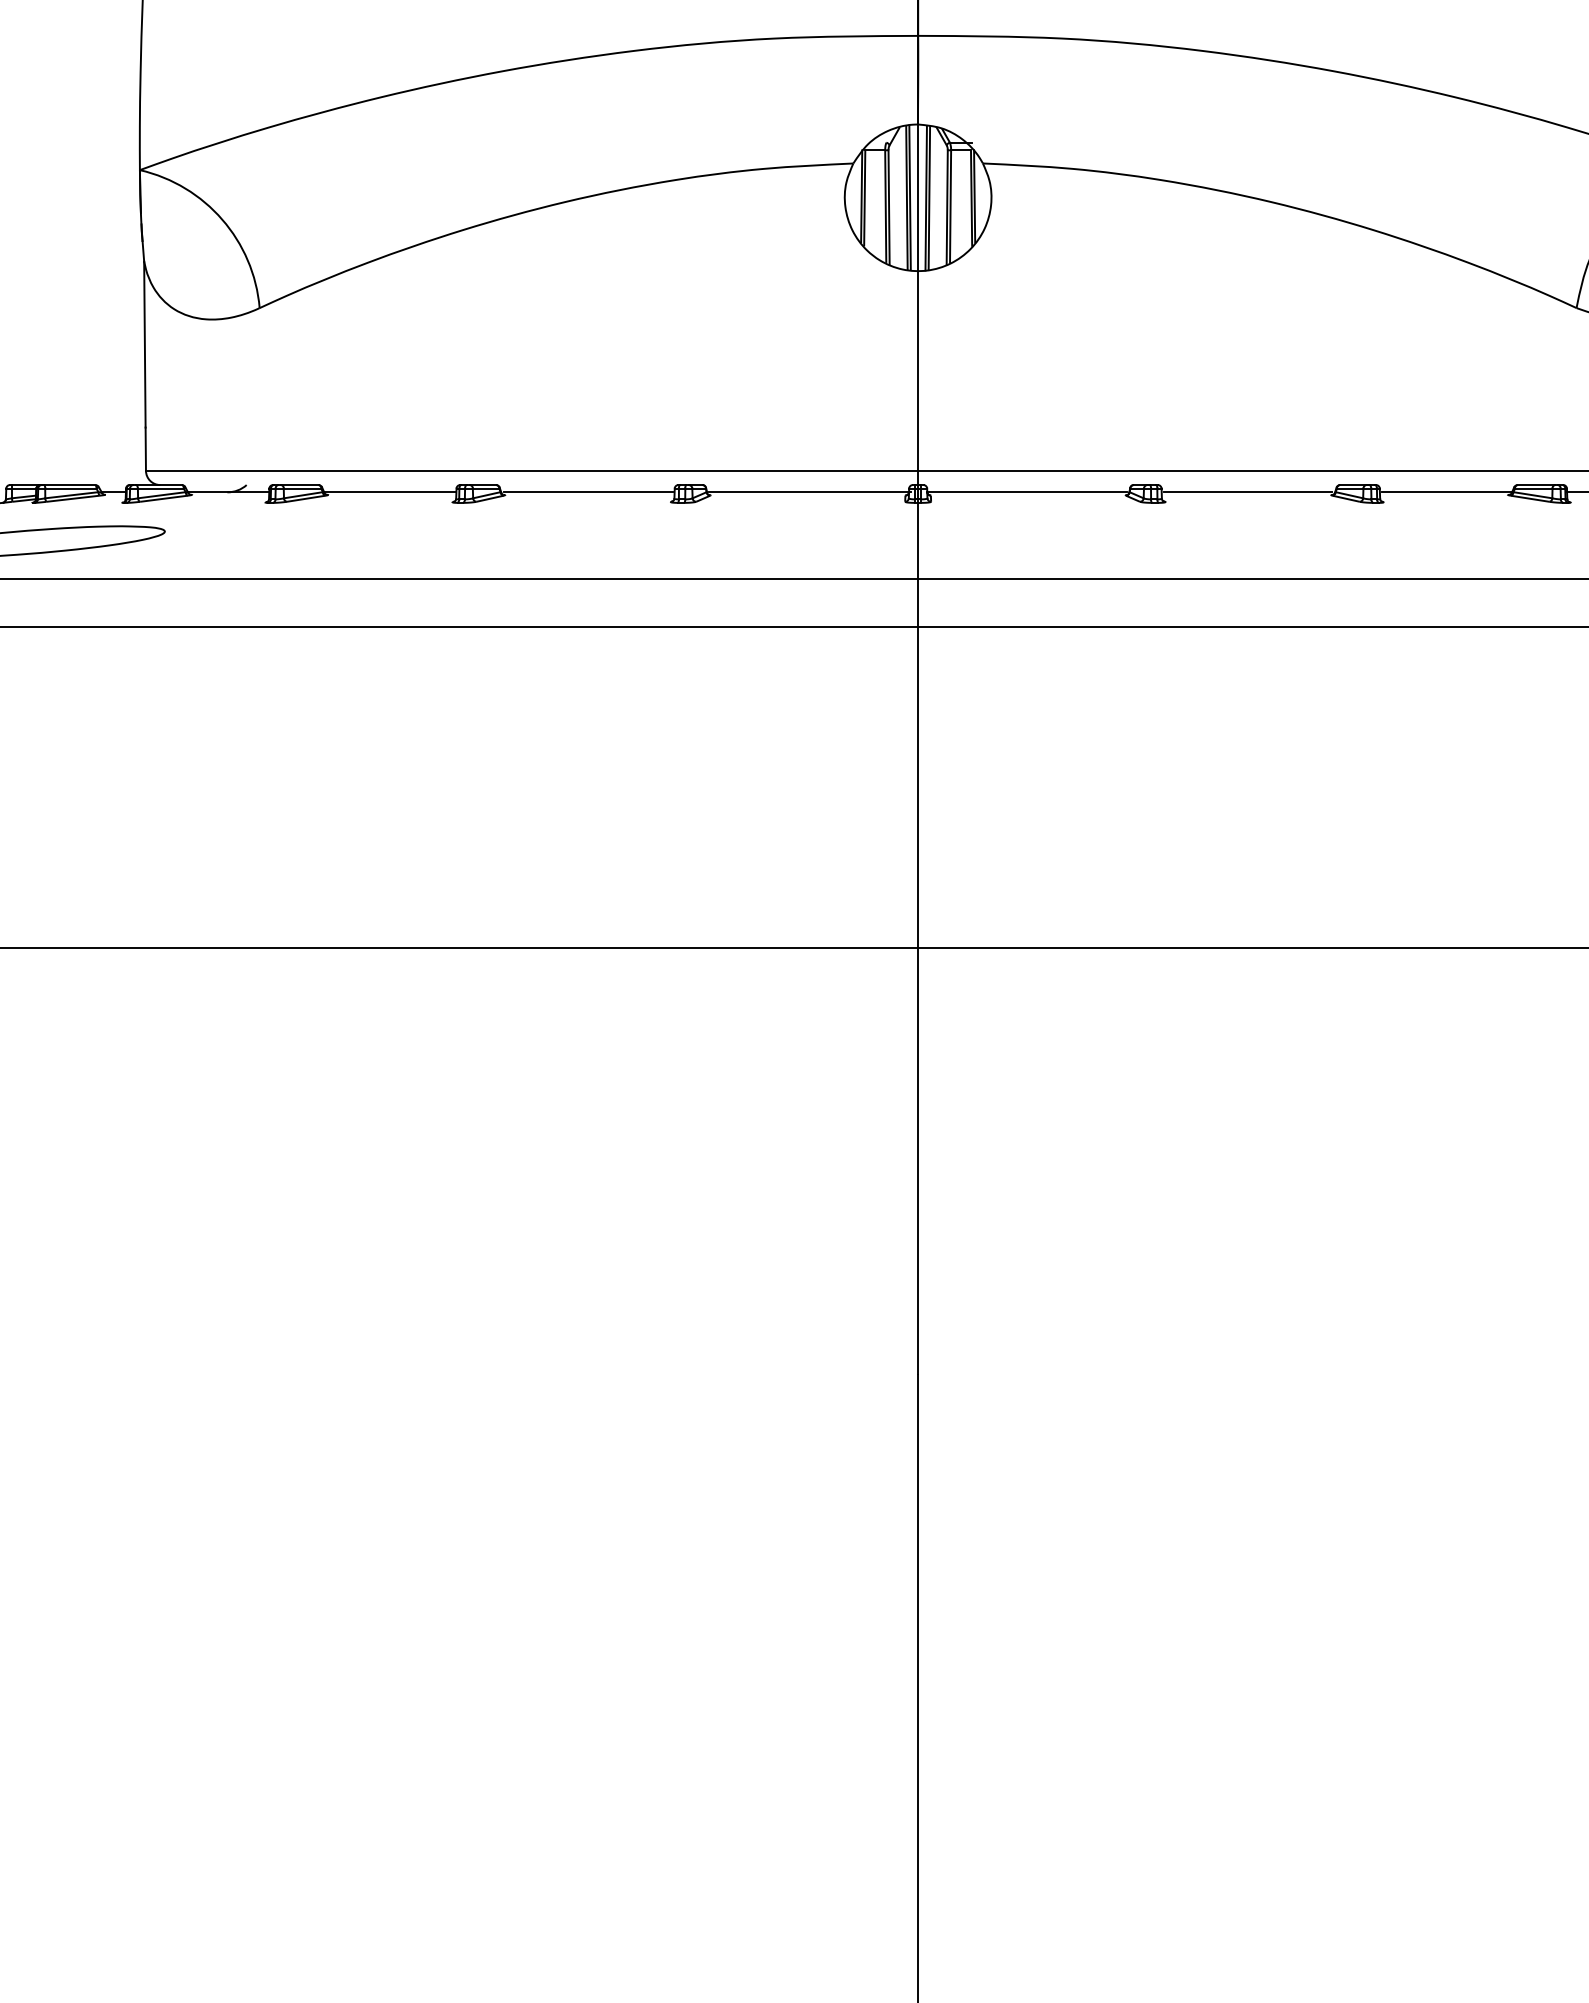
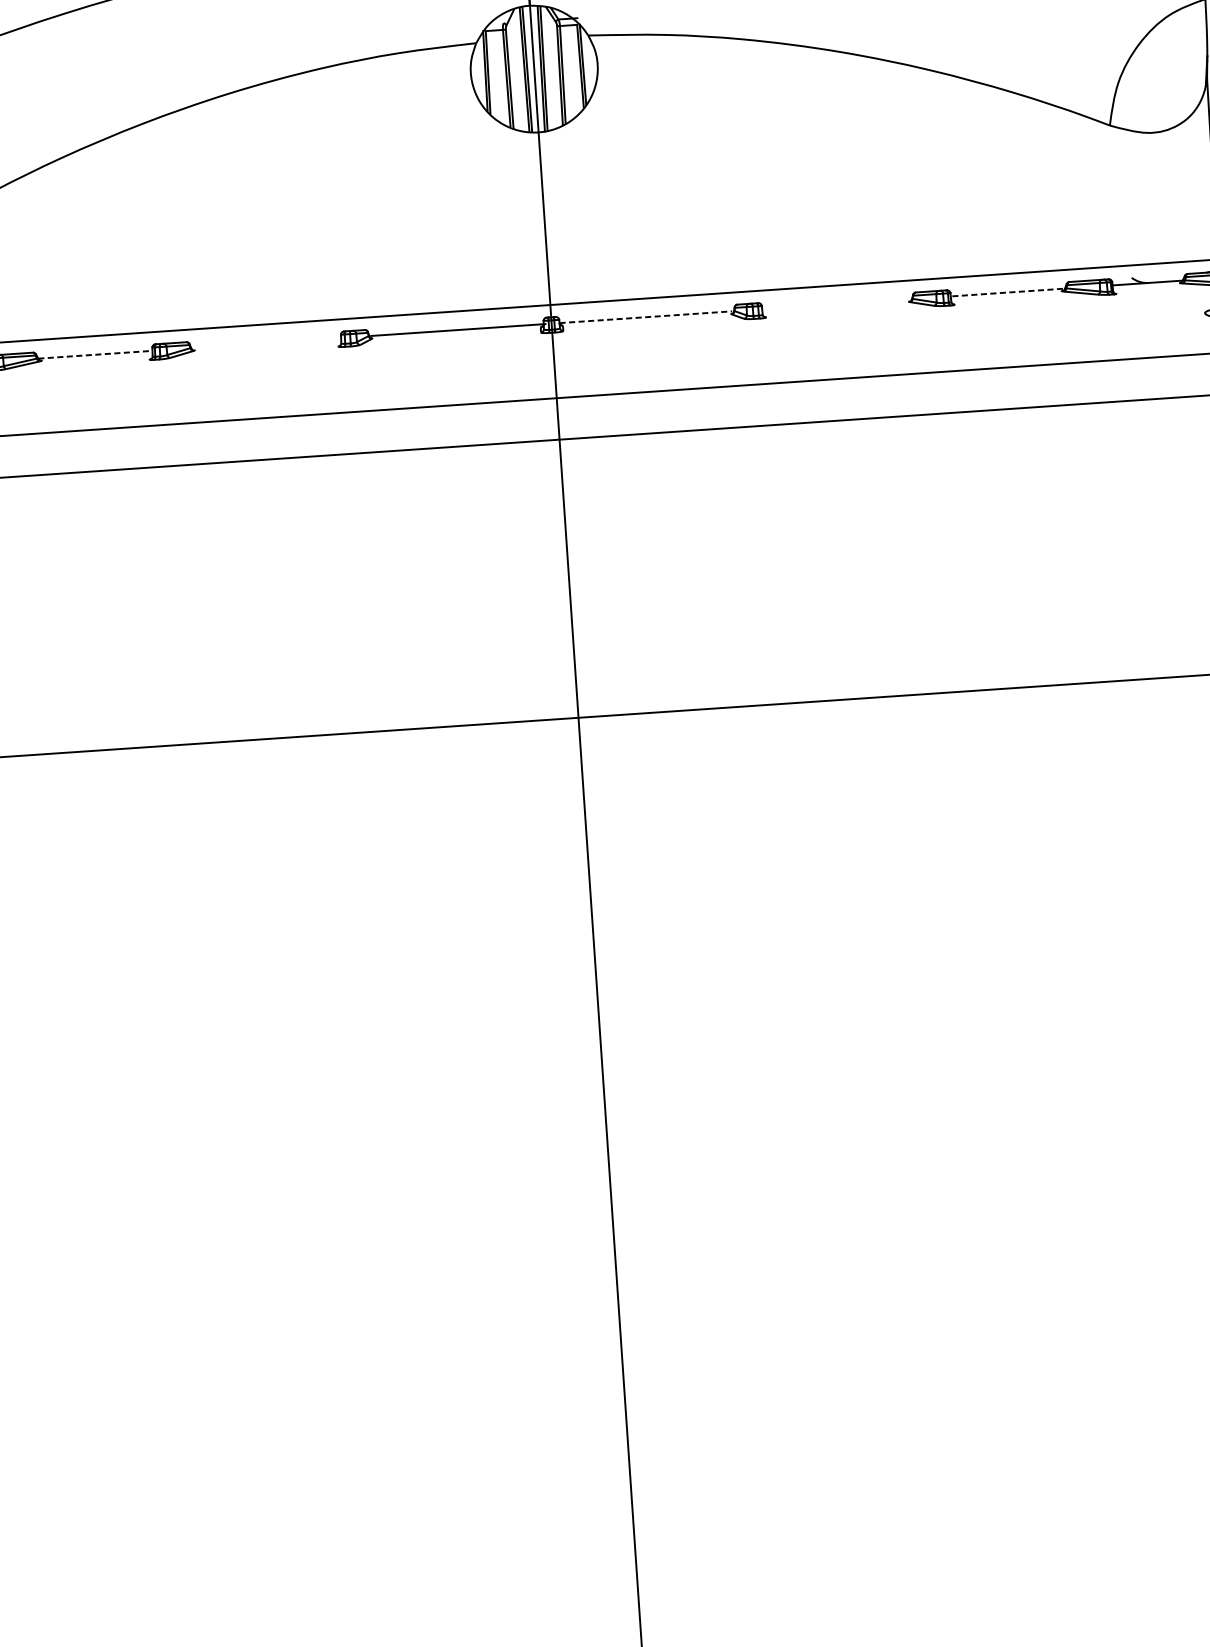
line: (390, 492) -> (95, 354), solid -> dashed
line: (587, 492) -> (265, 343), removed
line: (1027, 492) -> (646, 317), solid -> dashed
line: (1247, 492) -> (836, 304), removed
line: (1447, 492) -> (1009, 292), solid -> dashed

